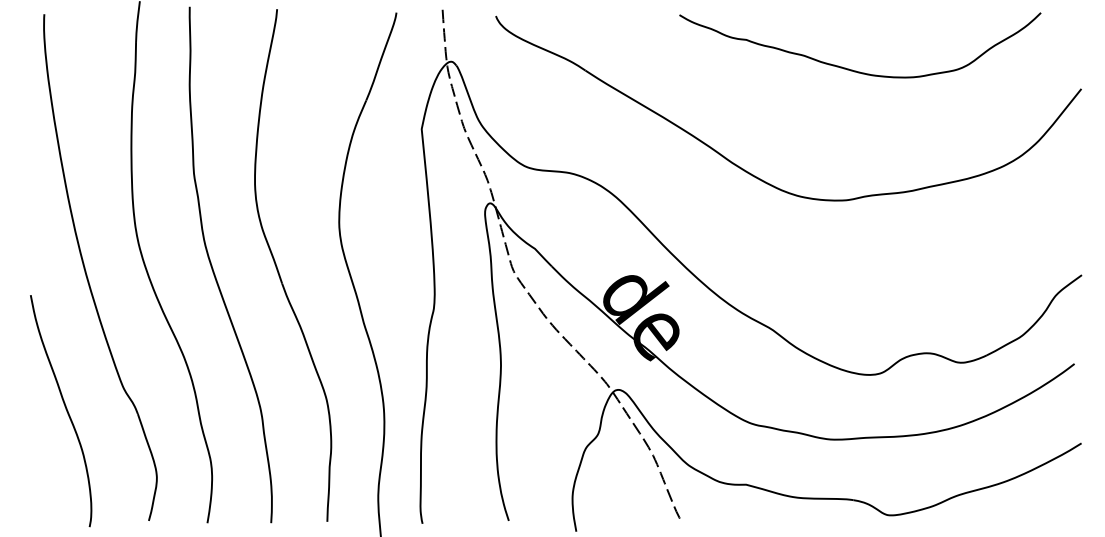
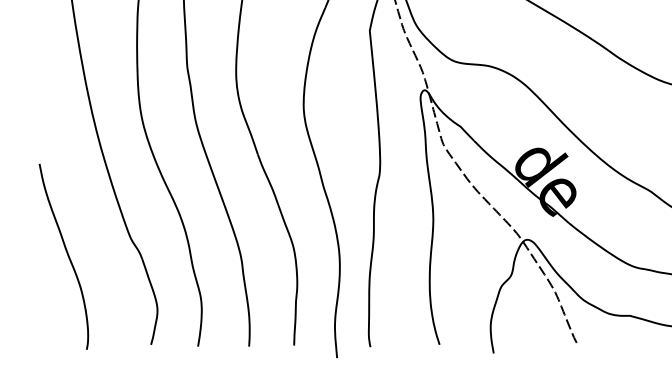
curve: (65, 409) -> (67, 255), moved

